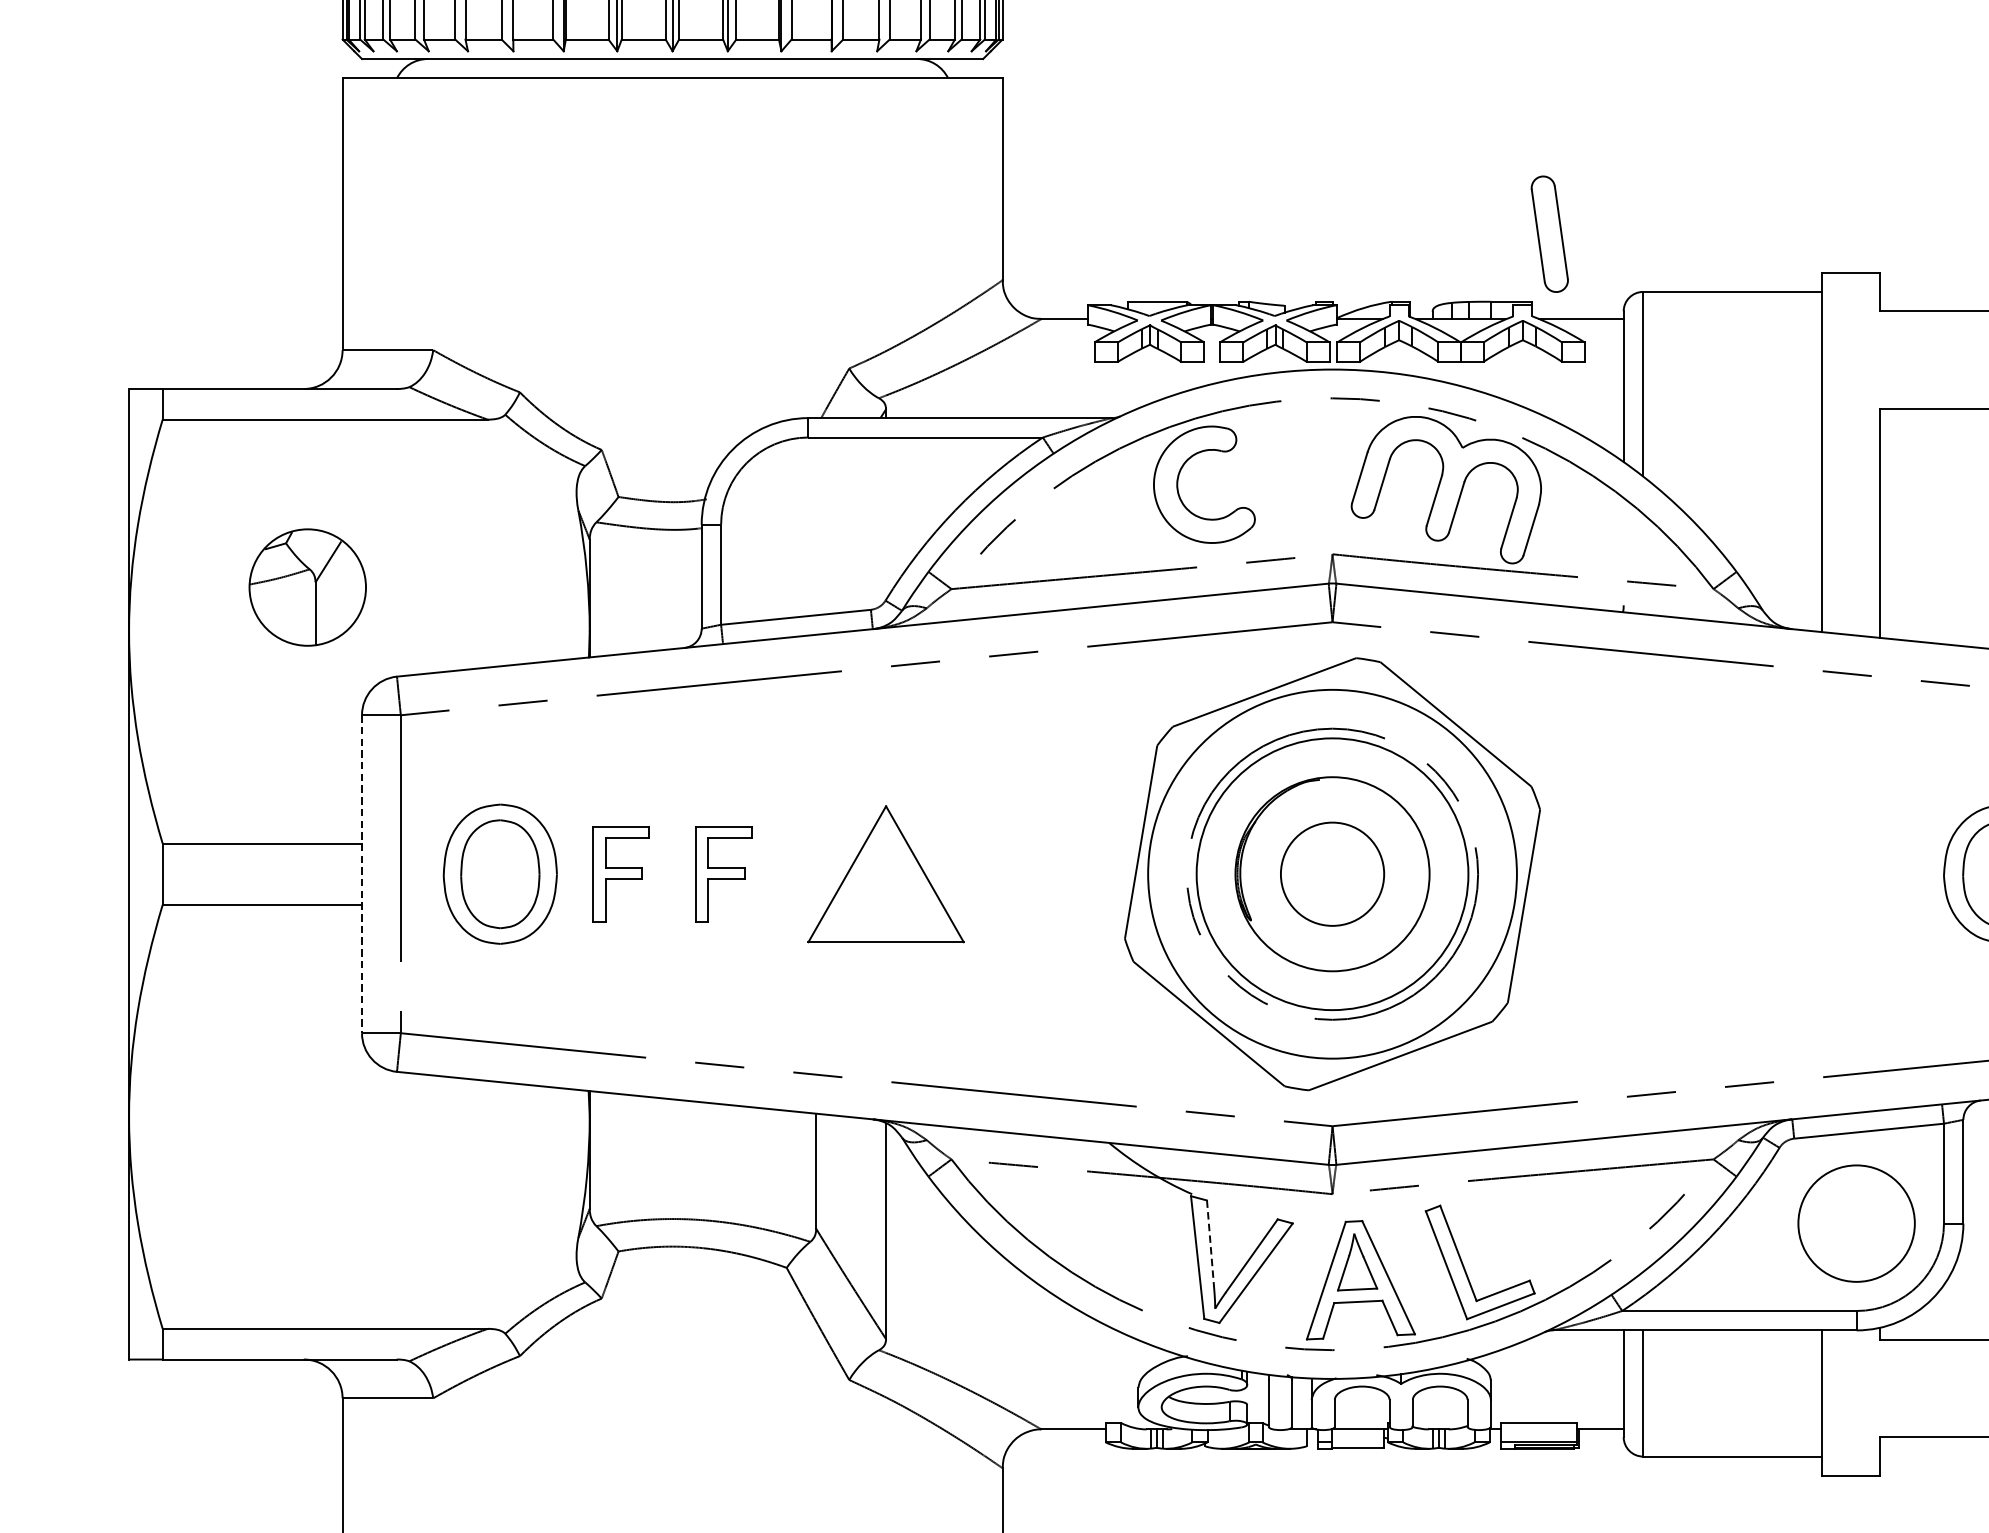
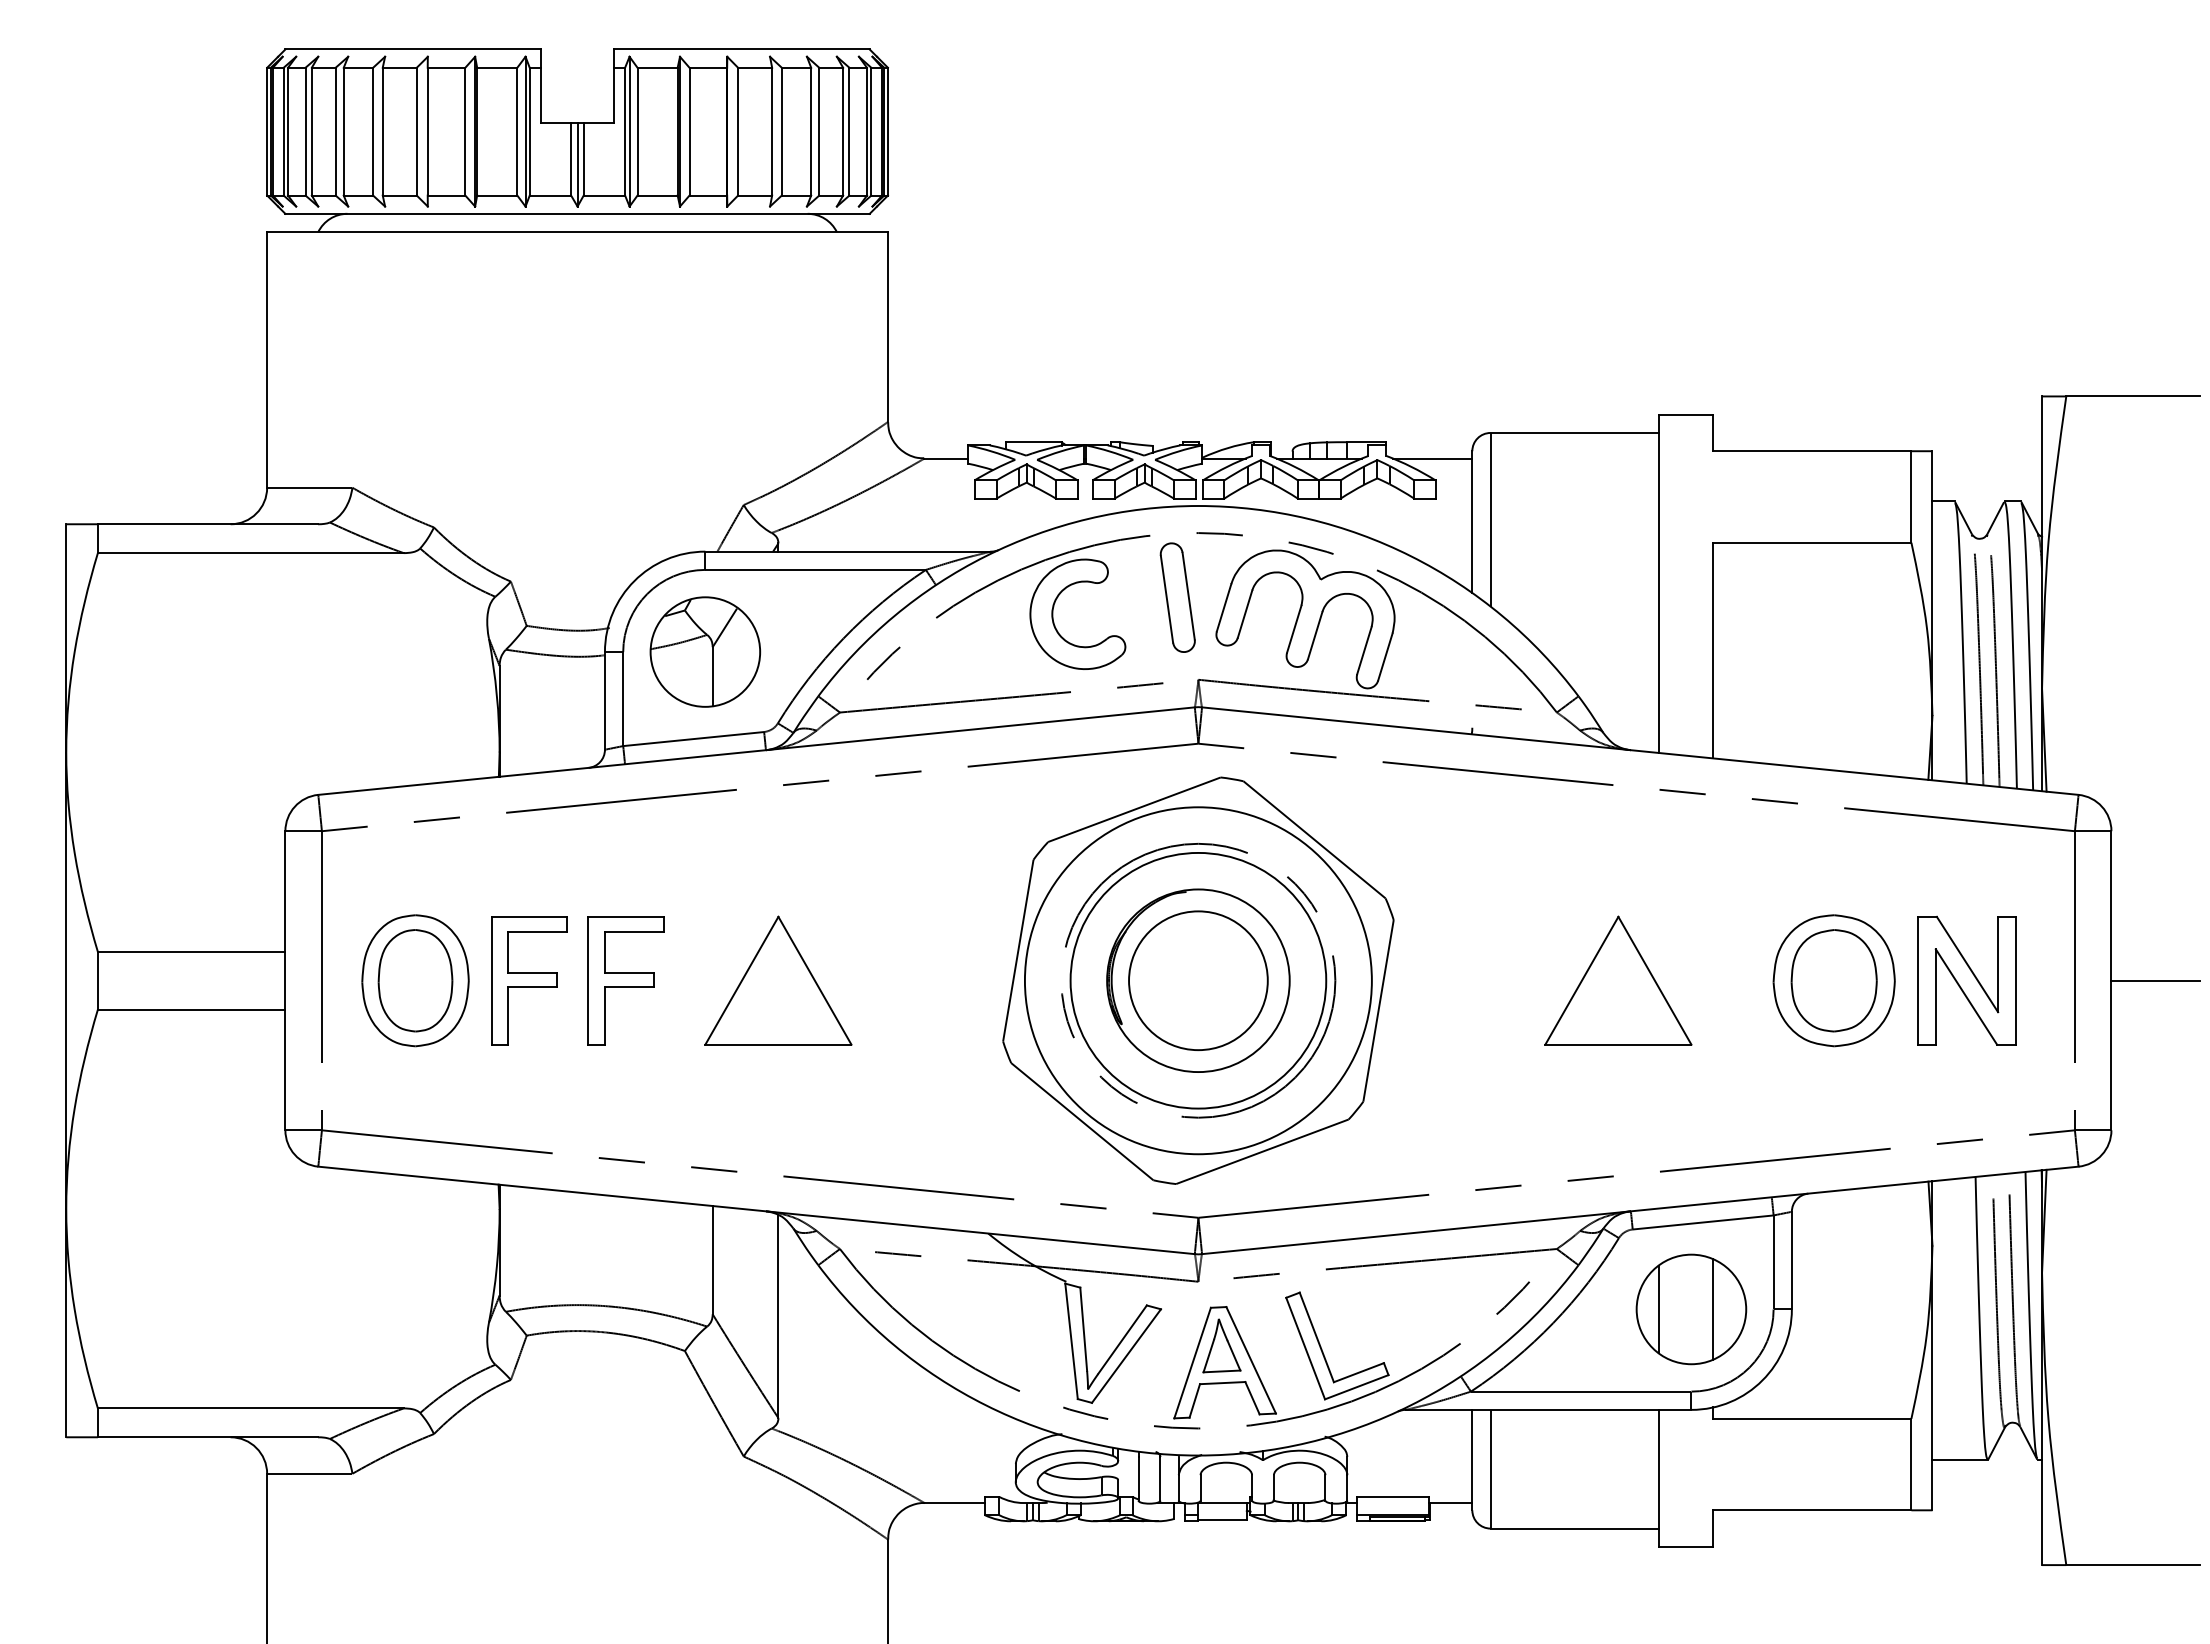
part: (1549, 234) -> (1177, 597), moved
part: (307, 586) -> (705, 651), moved
line: (362, 873) -> (285, 980), dashed -> solid
part: (621, 873) -> (529, 980), size x1.43
part: (723, 873) -> (625, 980), size x1.43
circle: (1332, 873) -> (1198, 980), size x1.43
part: (1779, 873) -> (1618, 980), added
line: (1821, 1223) -> (1658, 1309), added
line: (1880, 1223) -> (1713, 1309), added
line: (1210, 1244) -> (1083, 1329), dashed -> solid

